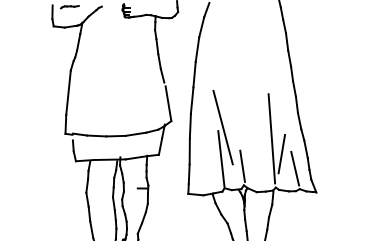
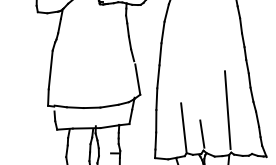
line: (222, 127) -> (184, 100), removed
line: (281, 153) -> (236, 122), removed
line: (295, 168) -> (248, 135), removed

